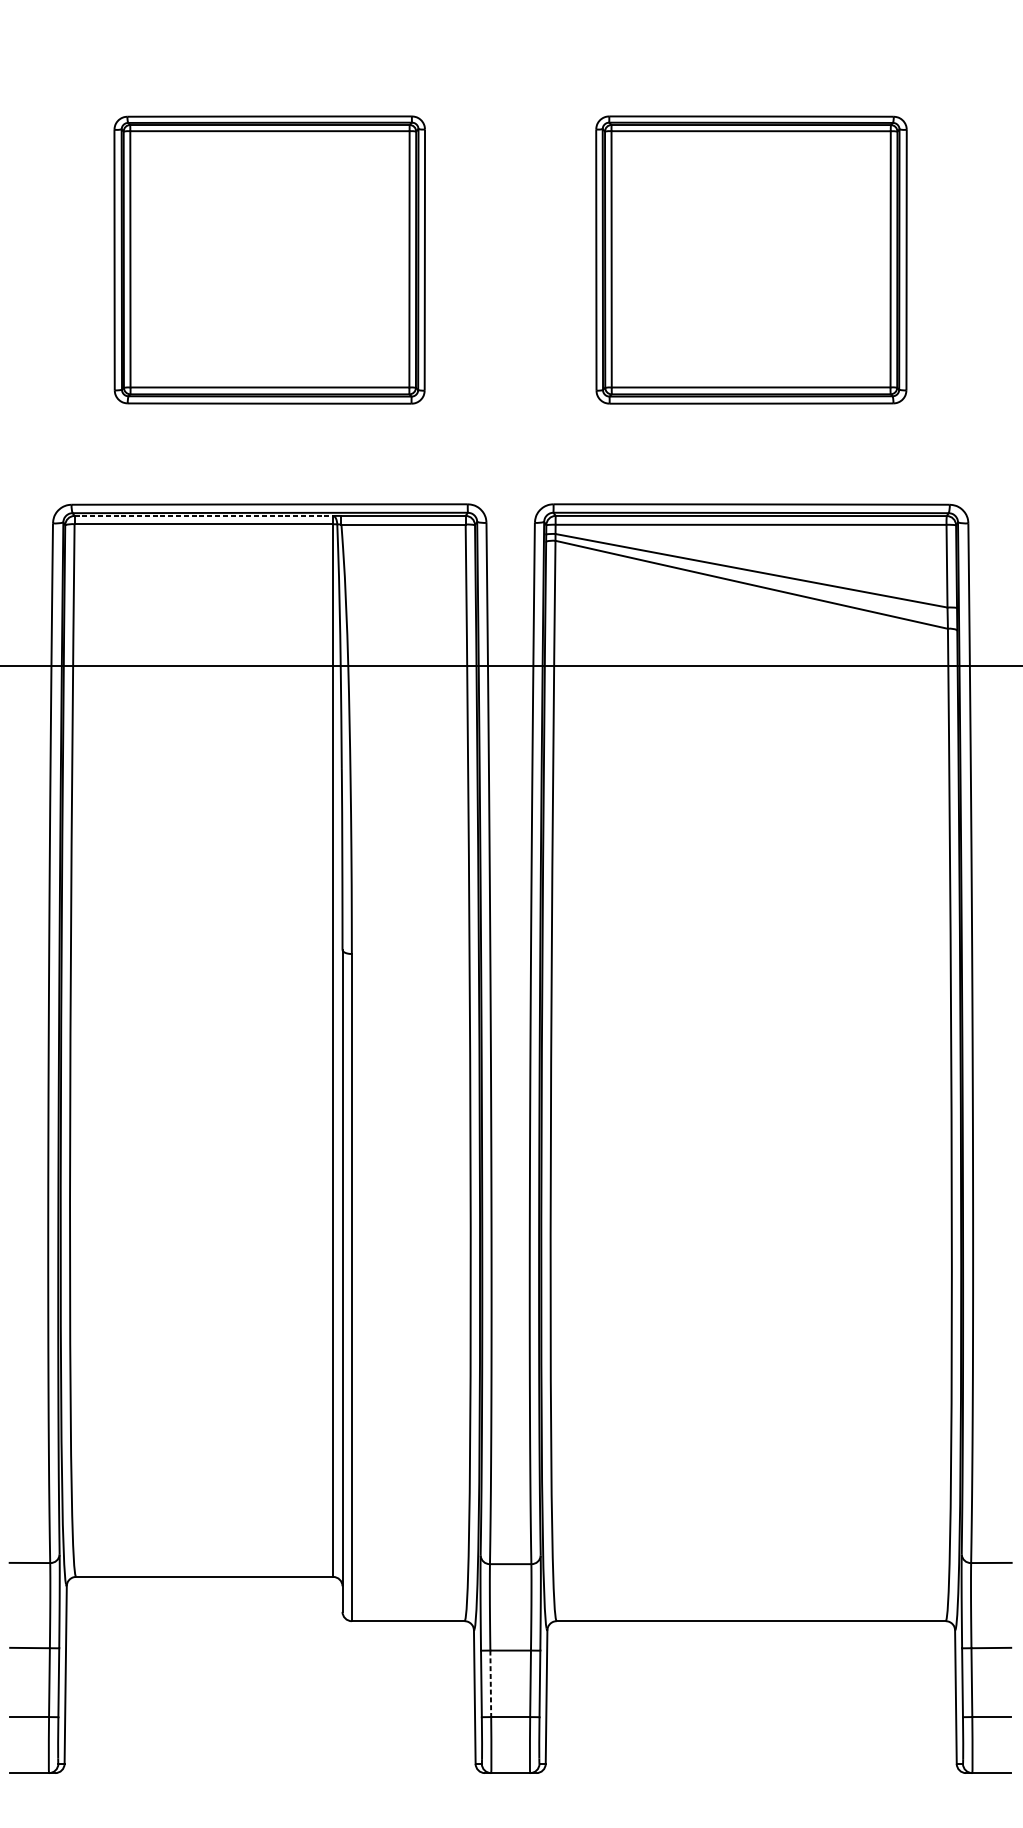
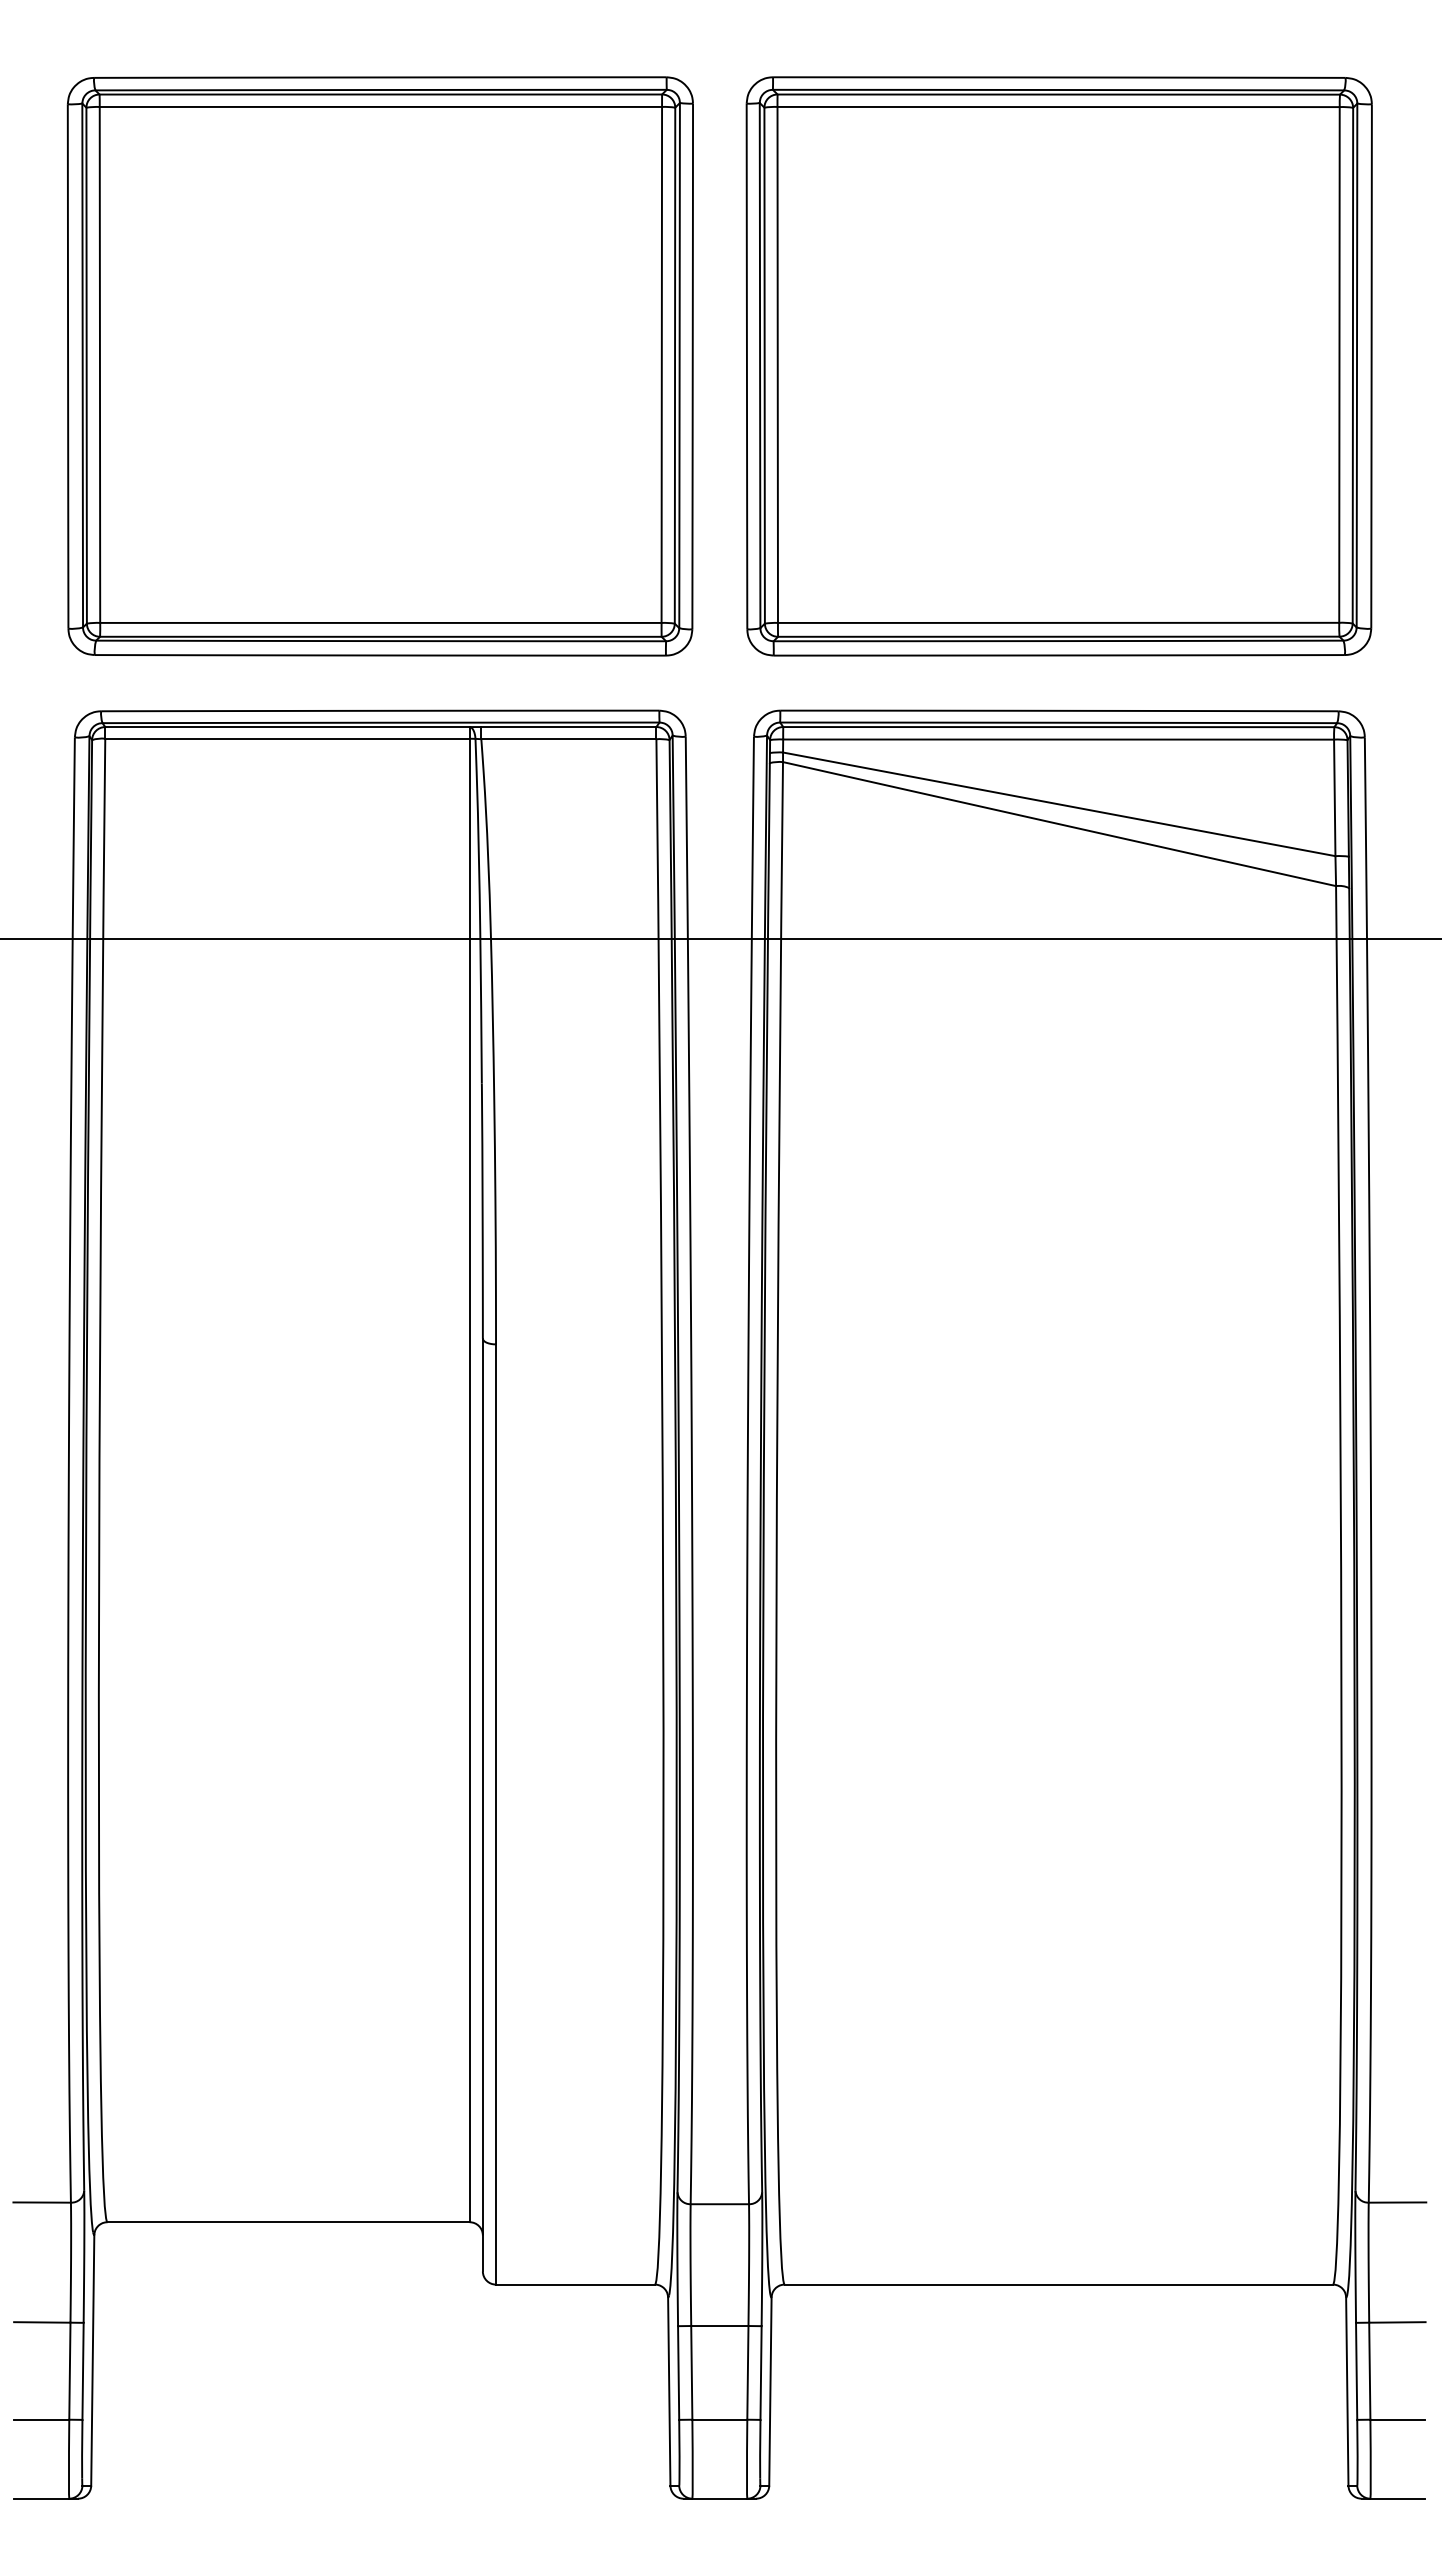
part: (269, 260) -> (379, 366), size x1.43
part: (750, 260) -> (1058, 366), size x1.43
line: (203, 516) -> (287, 727), dashed -> solid
line: (490, 1683) -> (691, 2372), dashed -> solid

